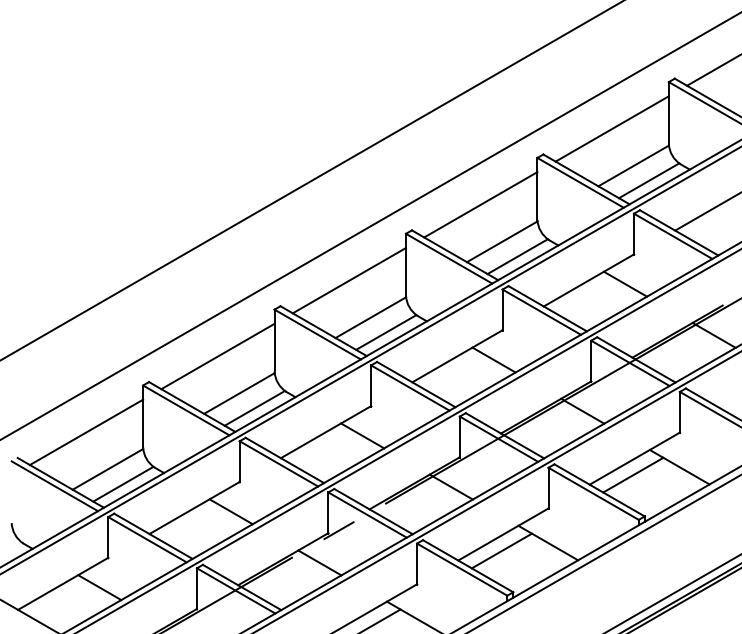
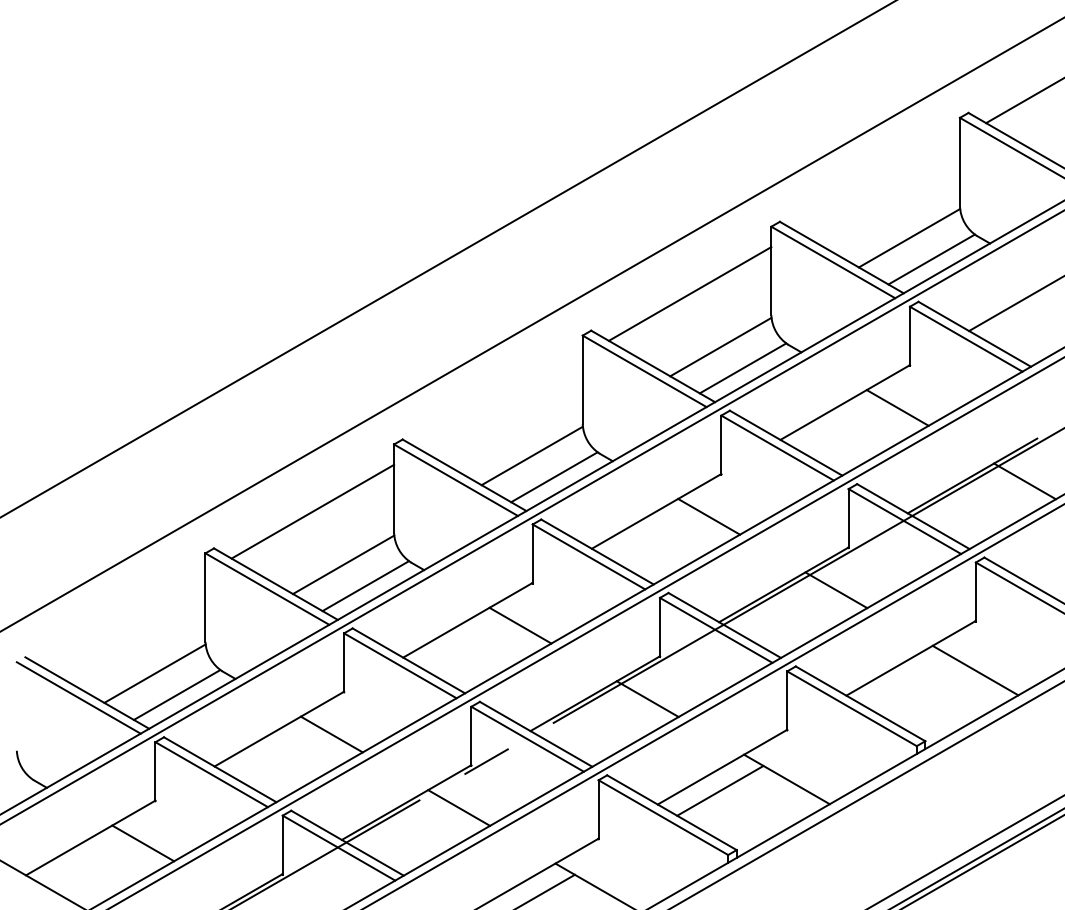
line: (611, 128) -> (877, 184), removed
line: (349, 280) -> (501, 402), removed
line: (86, 432) -> (124, 620), removed
line: (633, 474) -> (909, 681), removed

